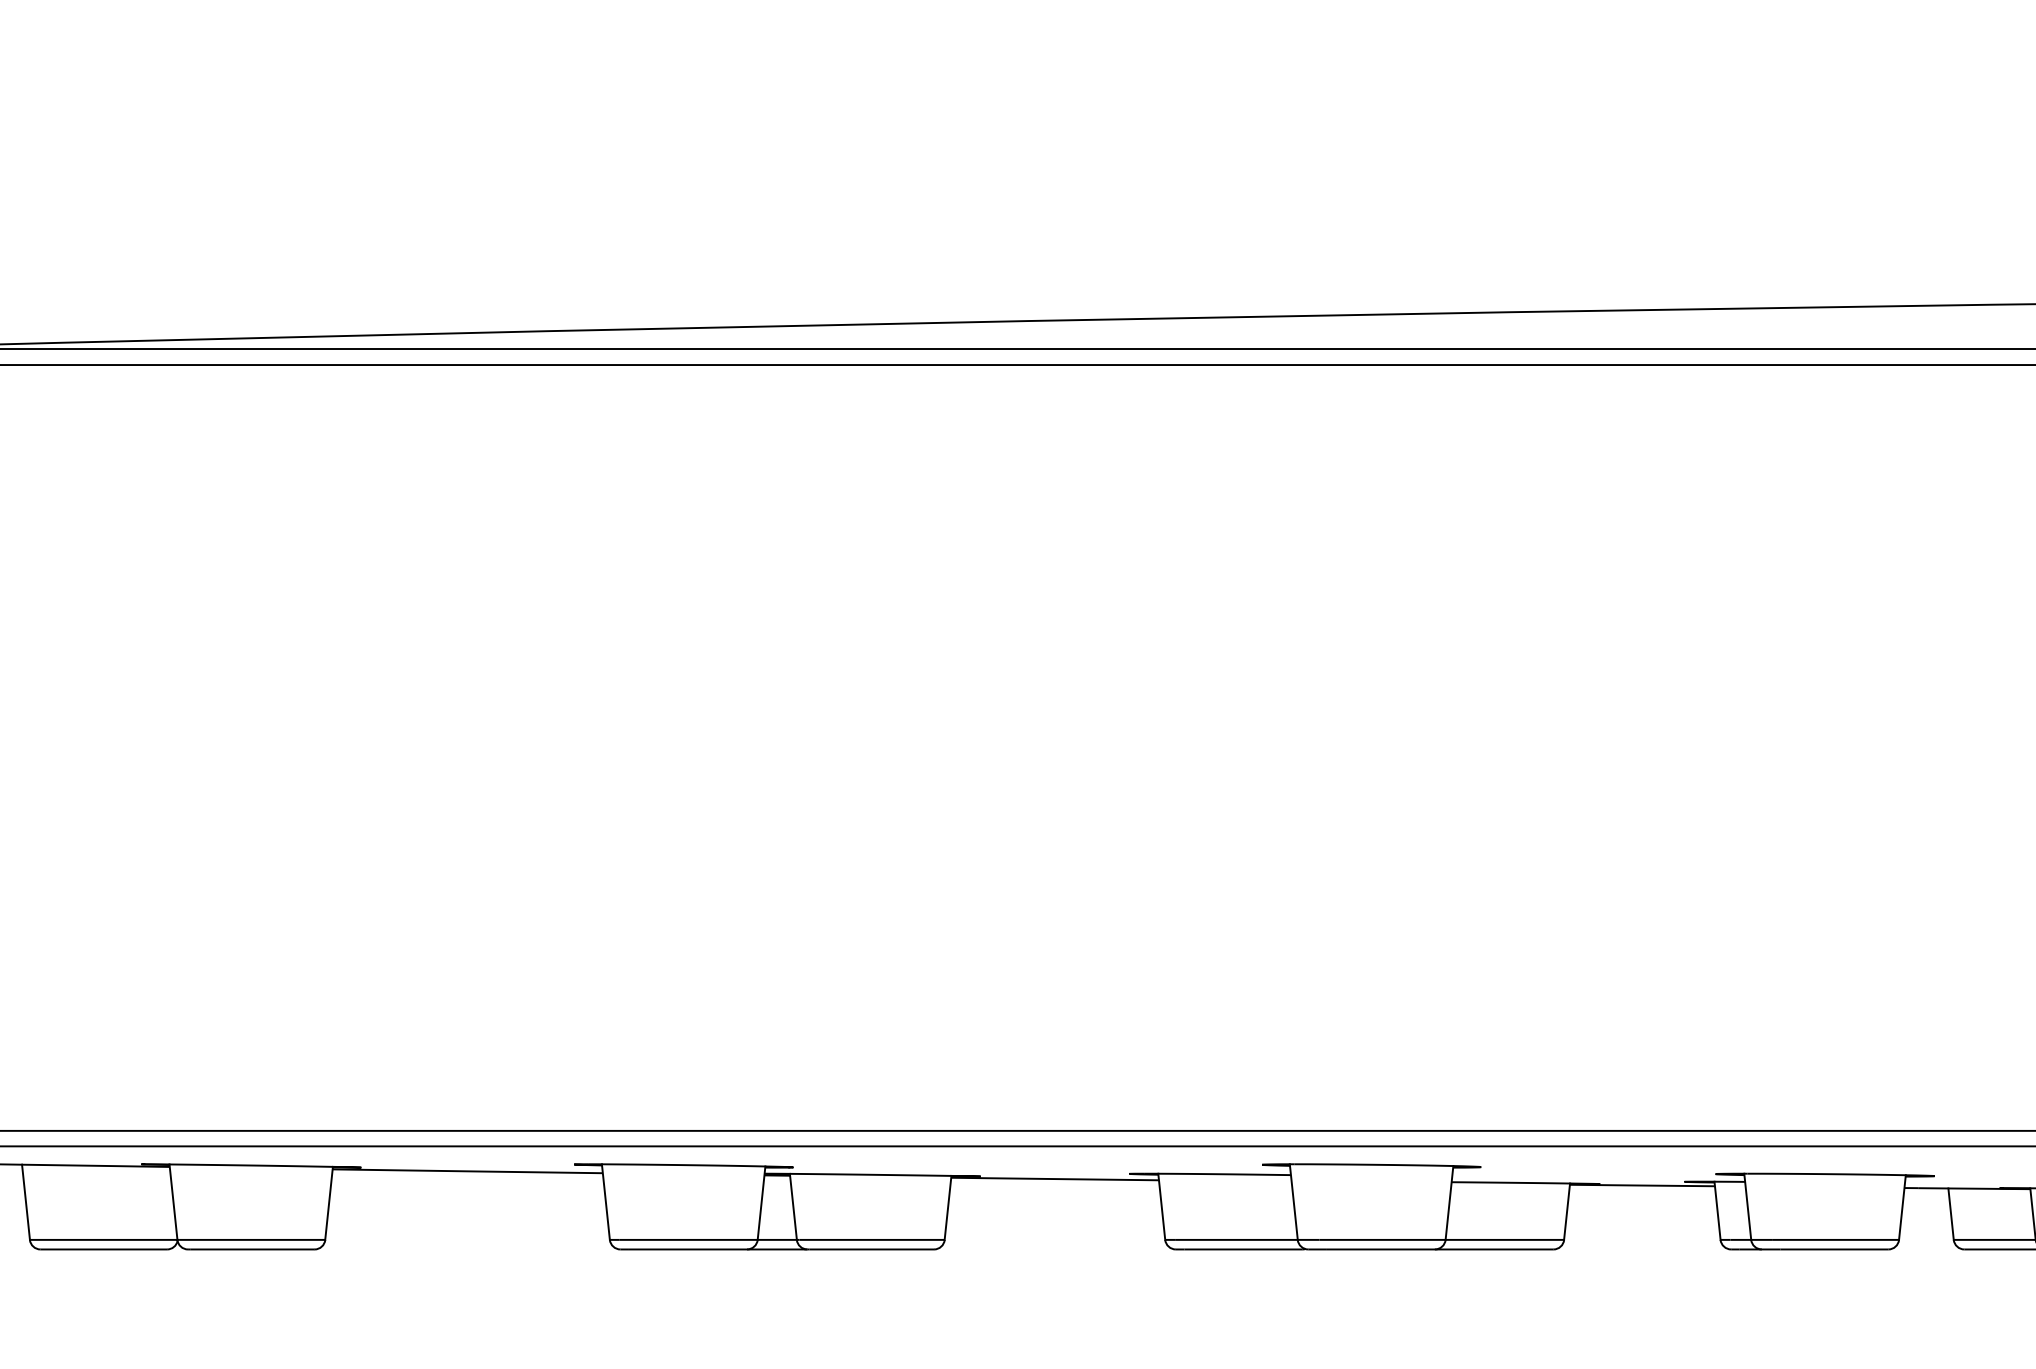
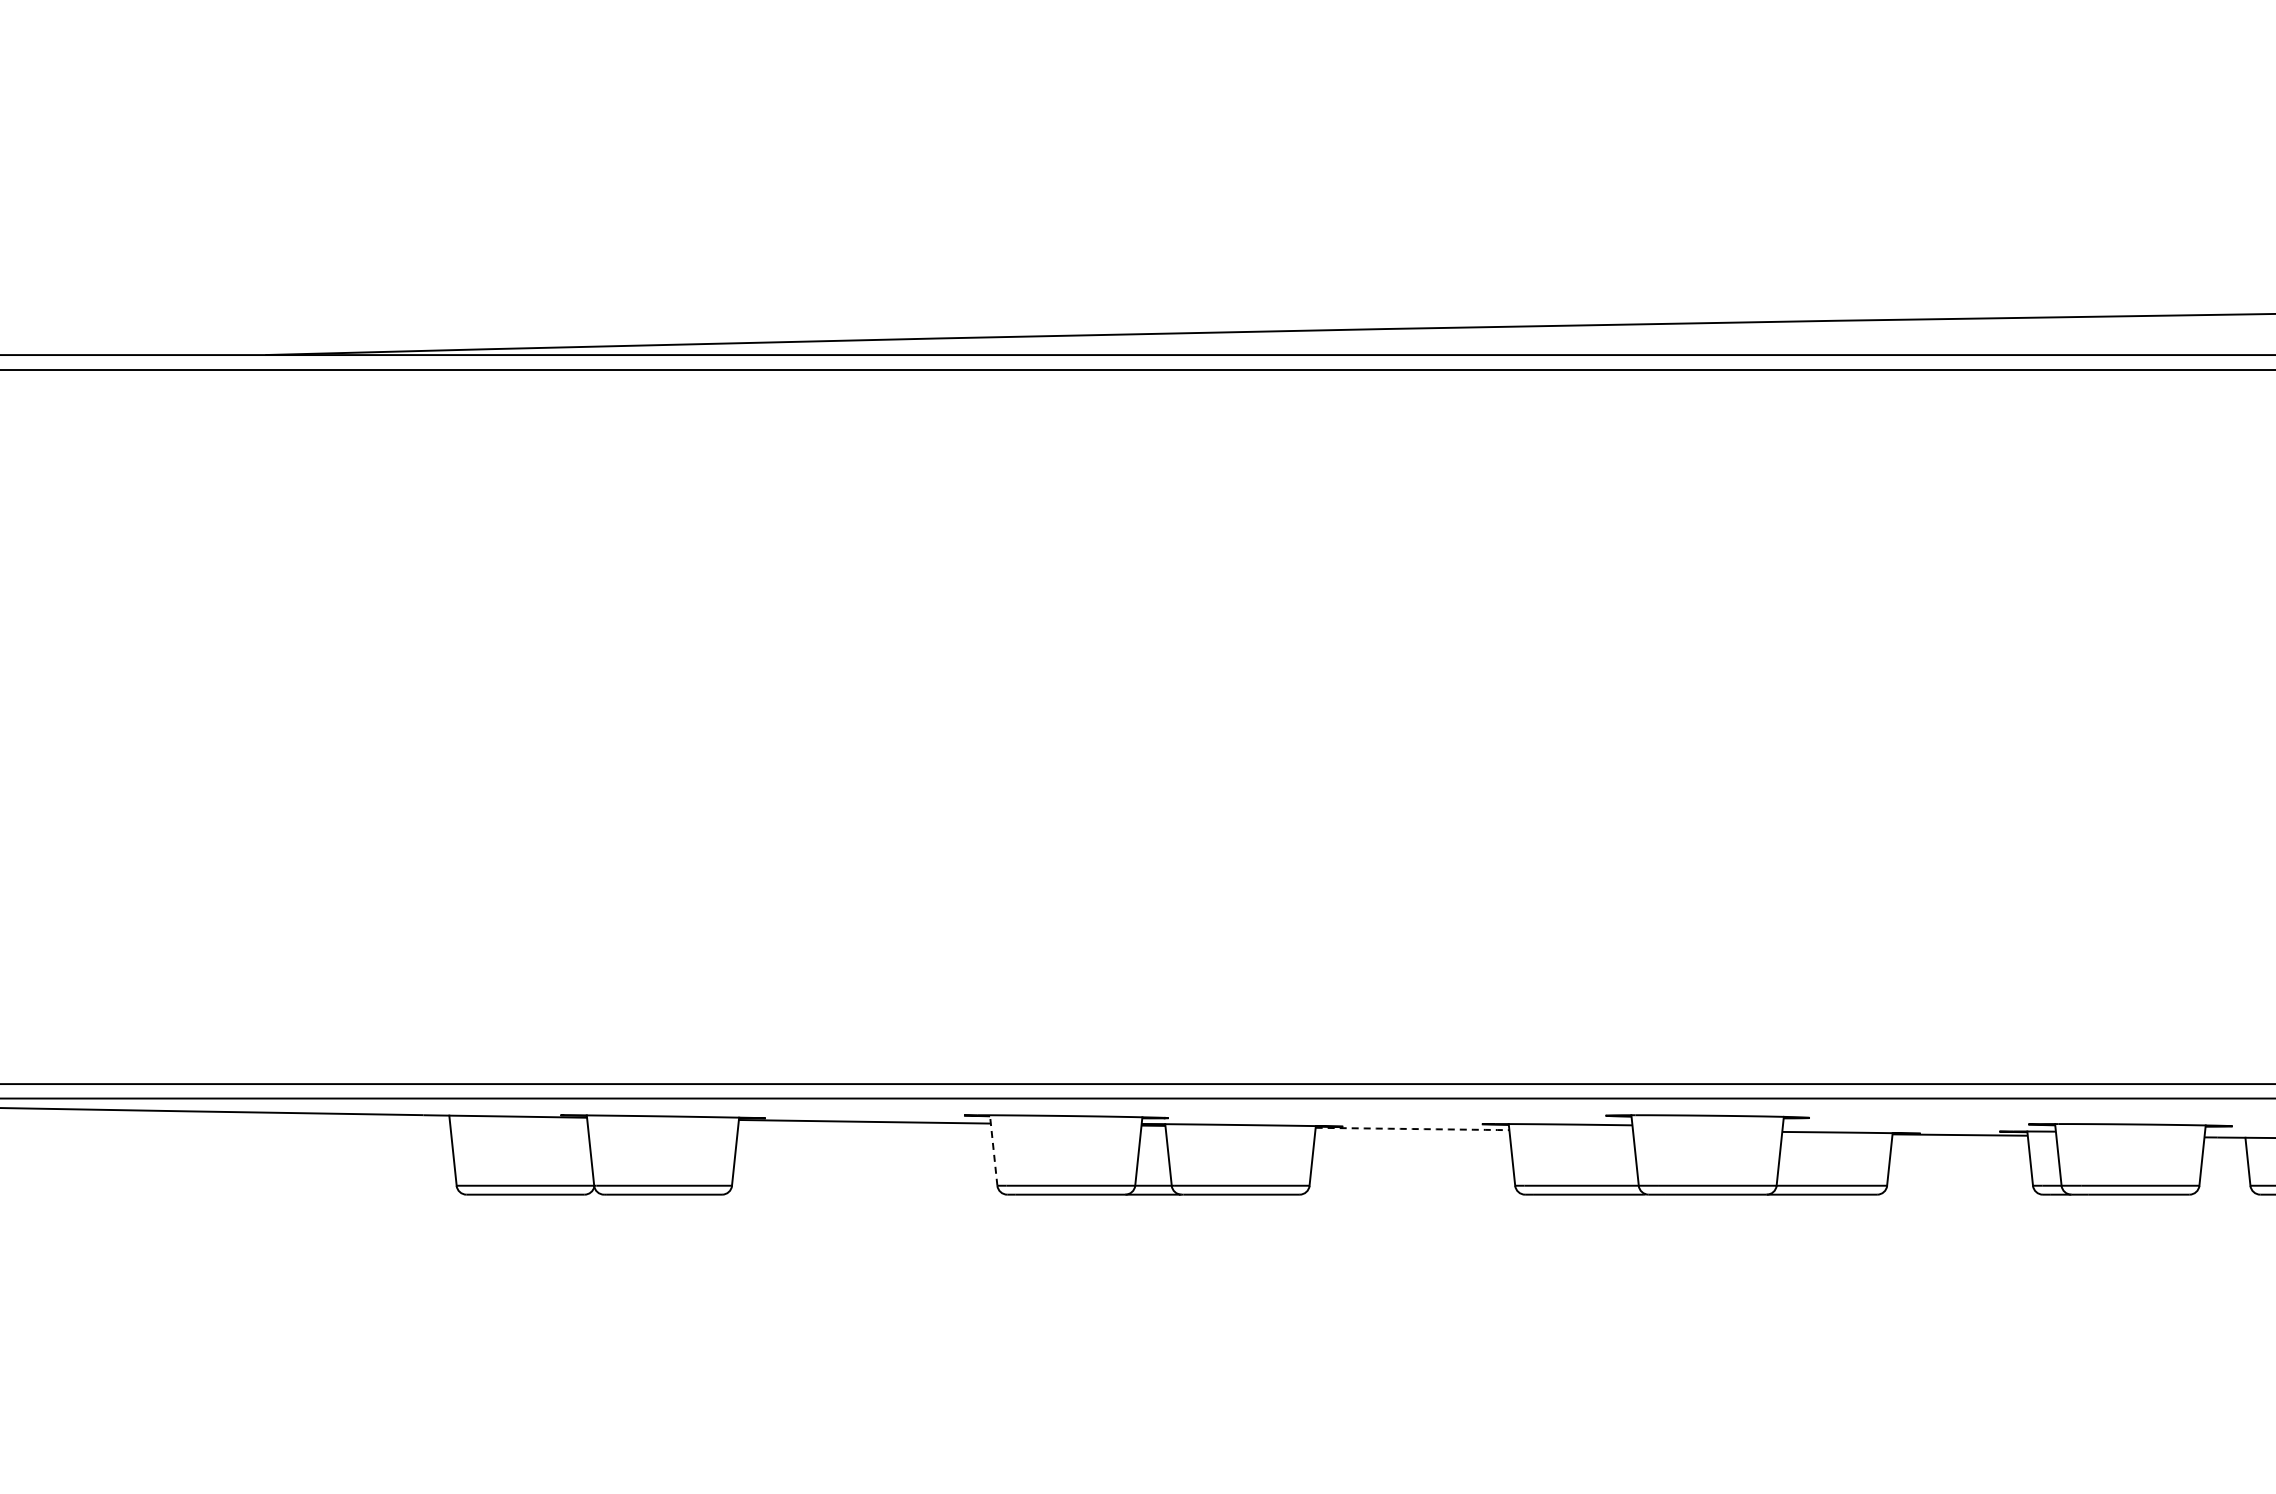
arc: (1055, 1179) -> (1412, 1129), solid -> dashed
line: (605, 1202) -> (993, 1150), solid -> dashed

